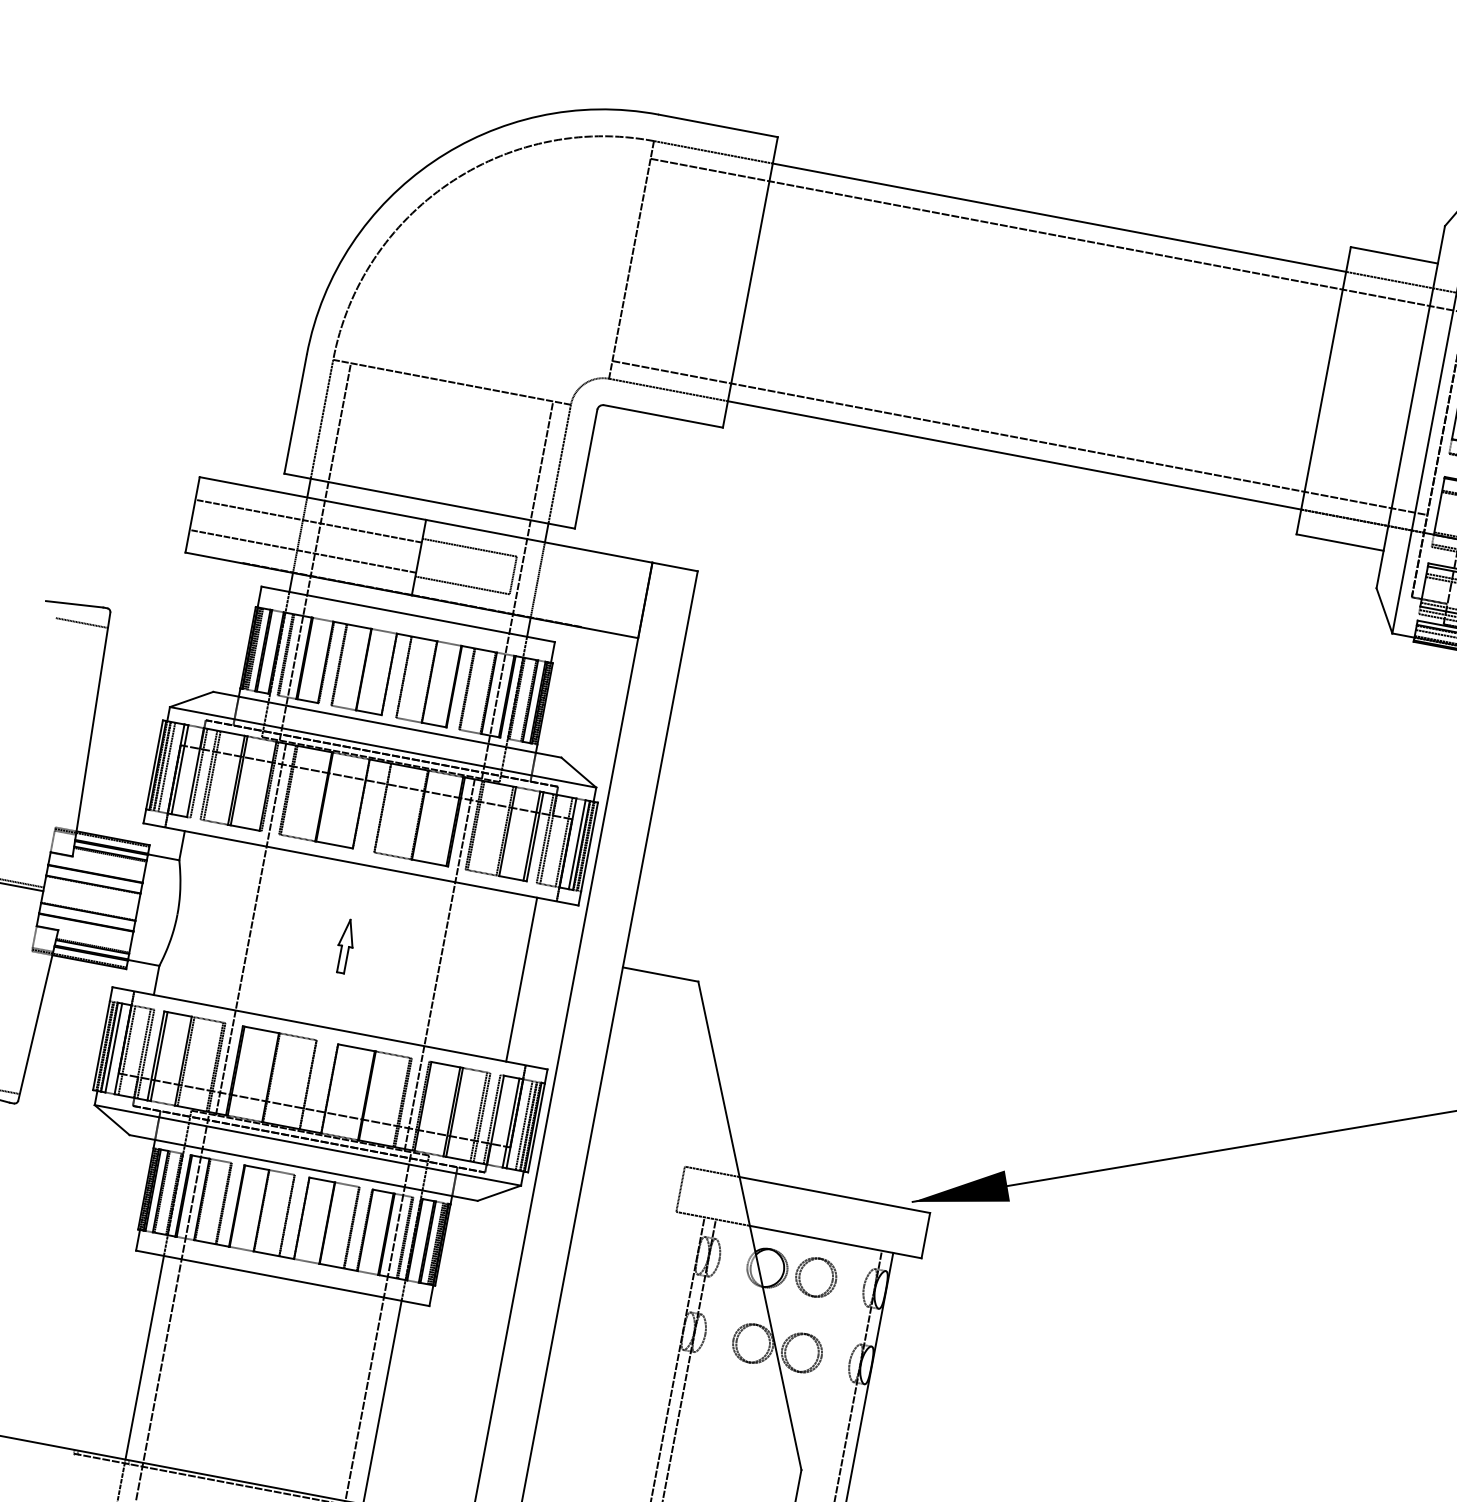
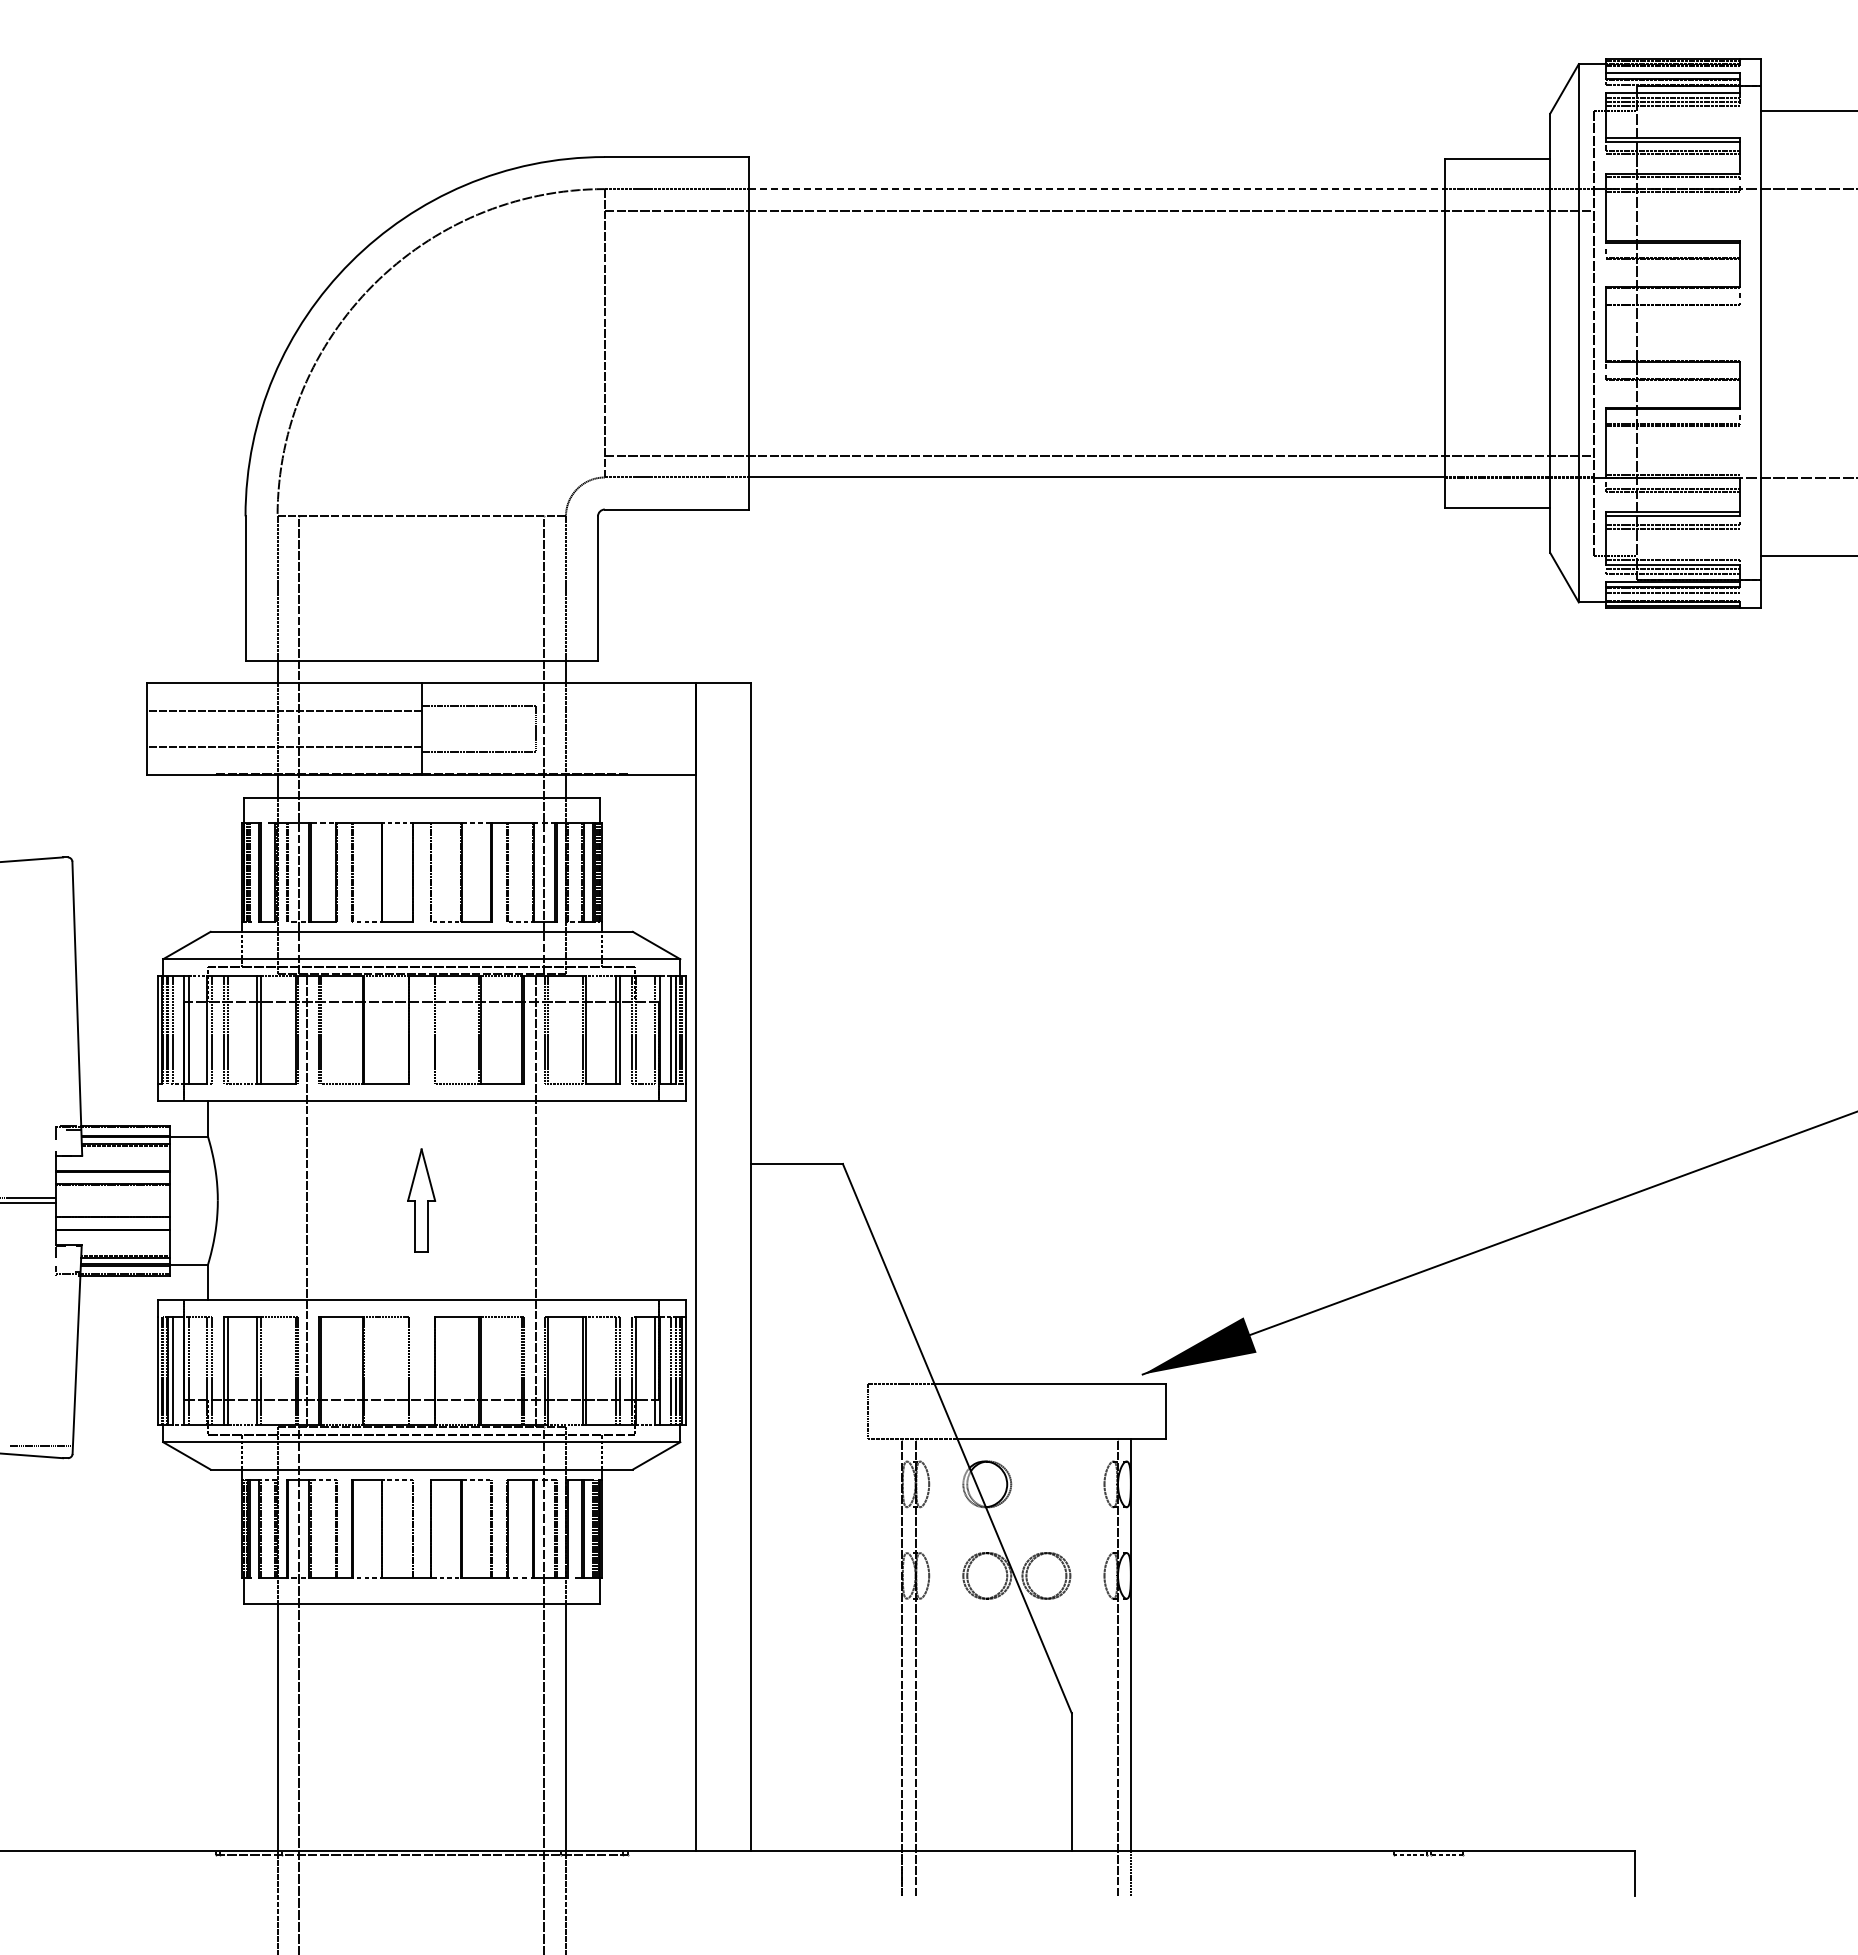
line: (1059, 217) -> (1096, 189), solid -> dashed
line: (81, 623) -> (41, 880), removed
part: (345, 946) -> (421, 1200), size x1.6
line: (521, 979) -> (635, 1200), removed
part: (816, 1277) -> (1046, 1484), removed

